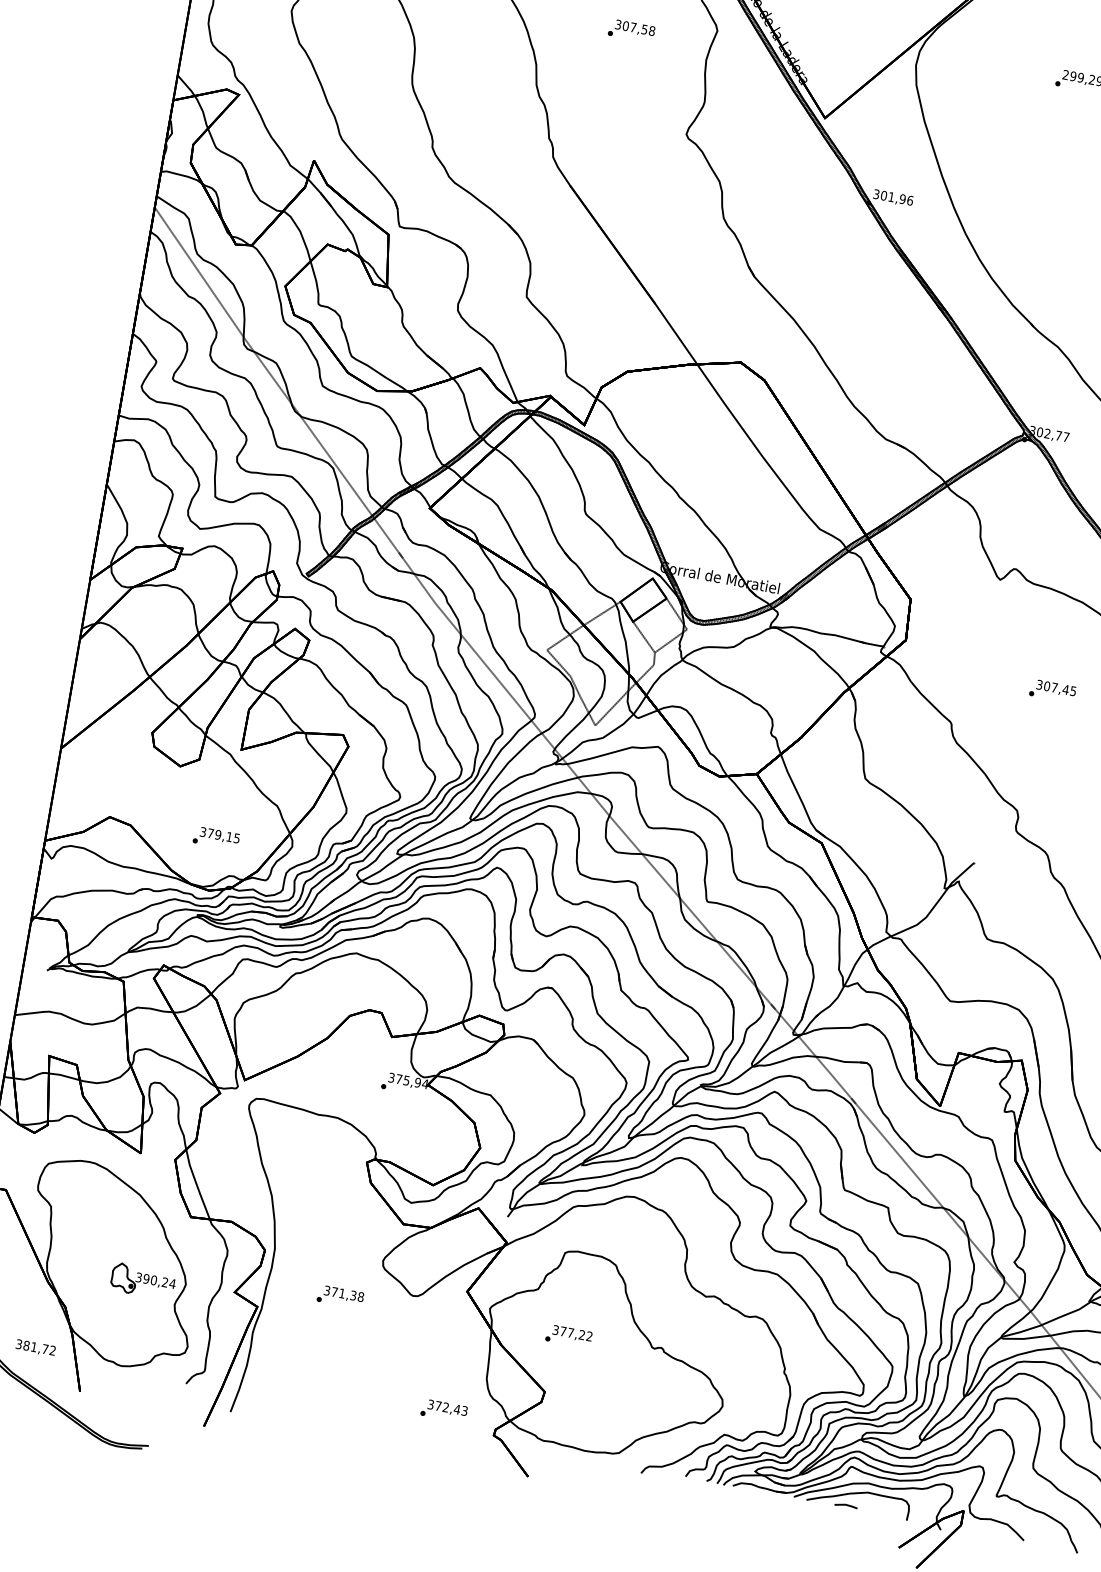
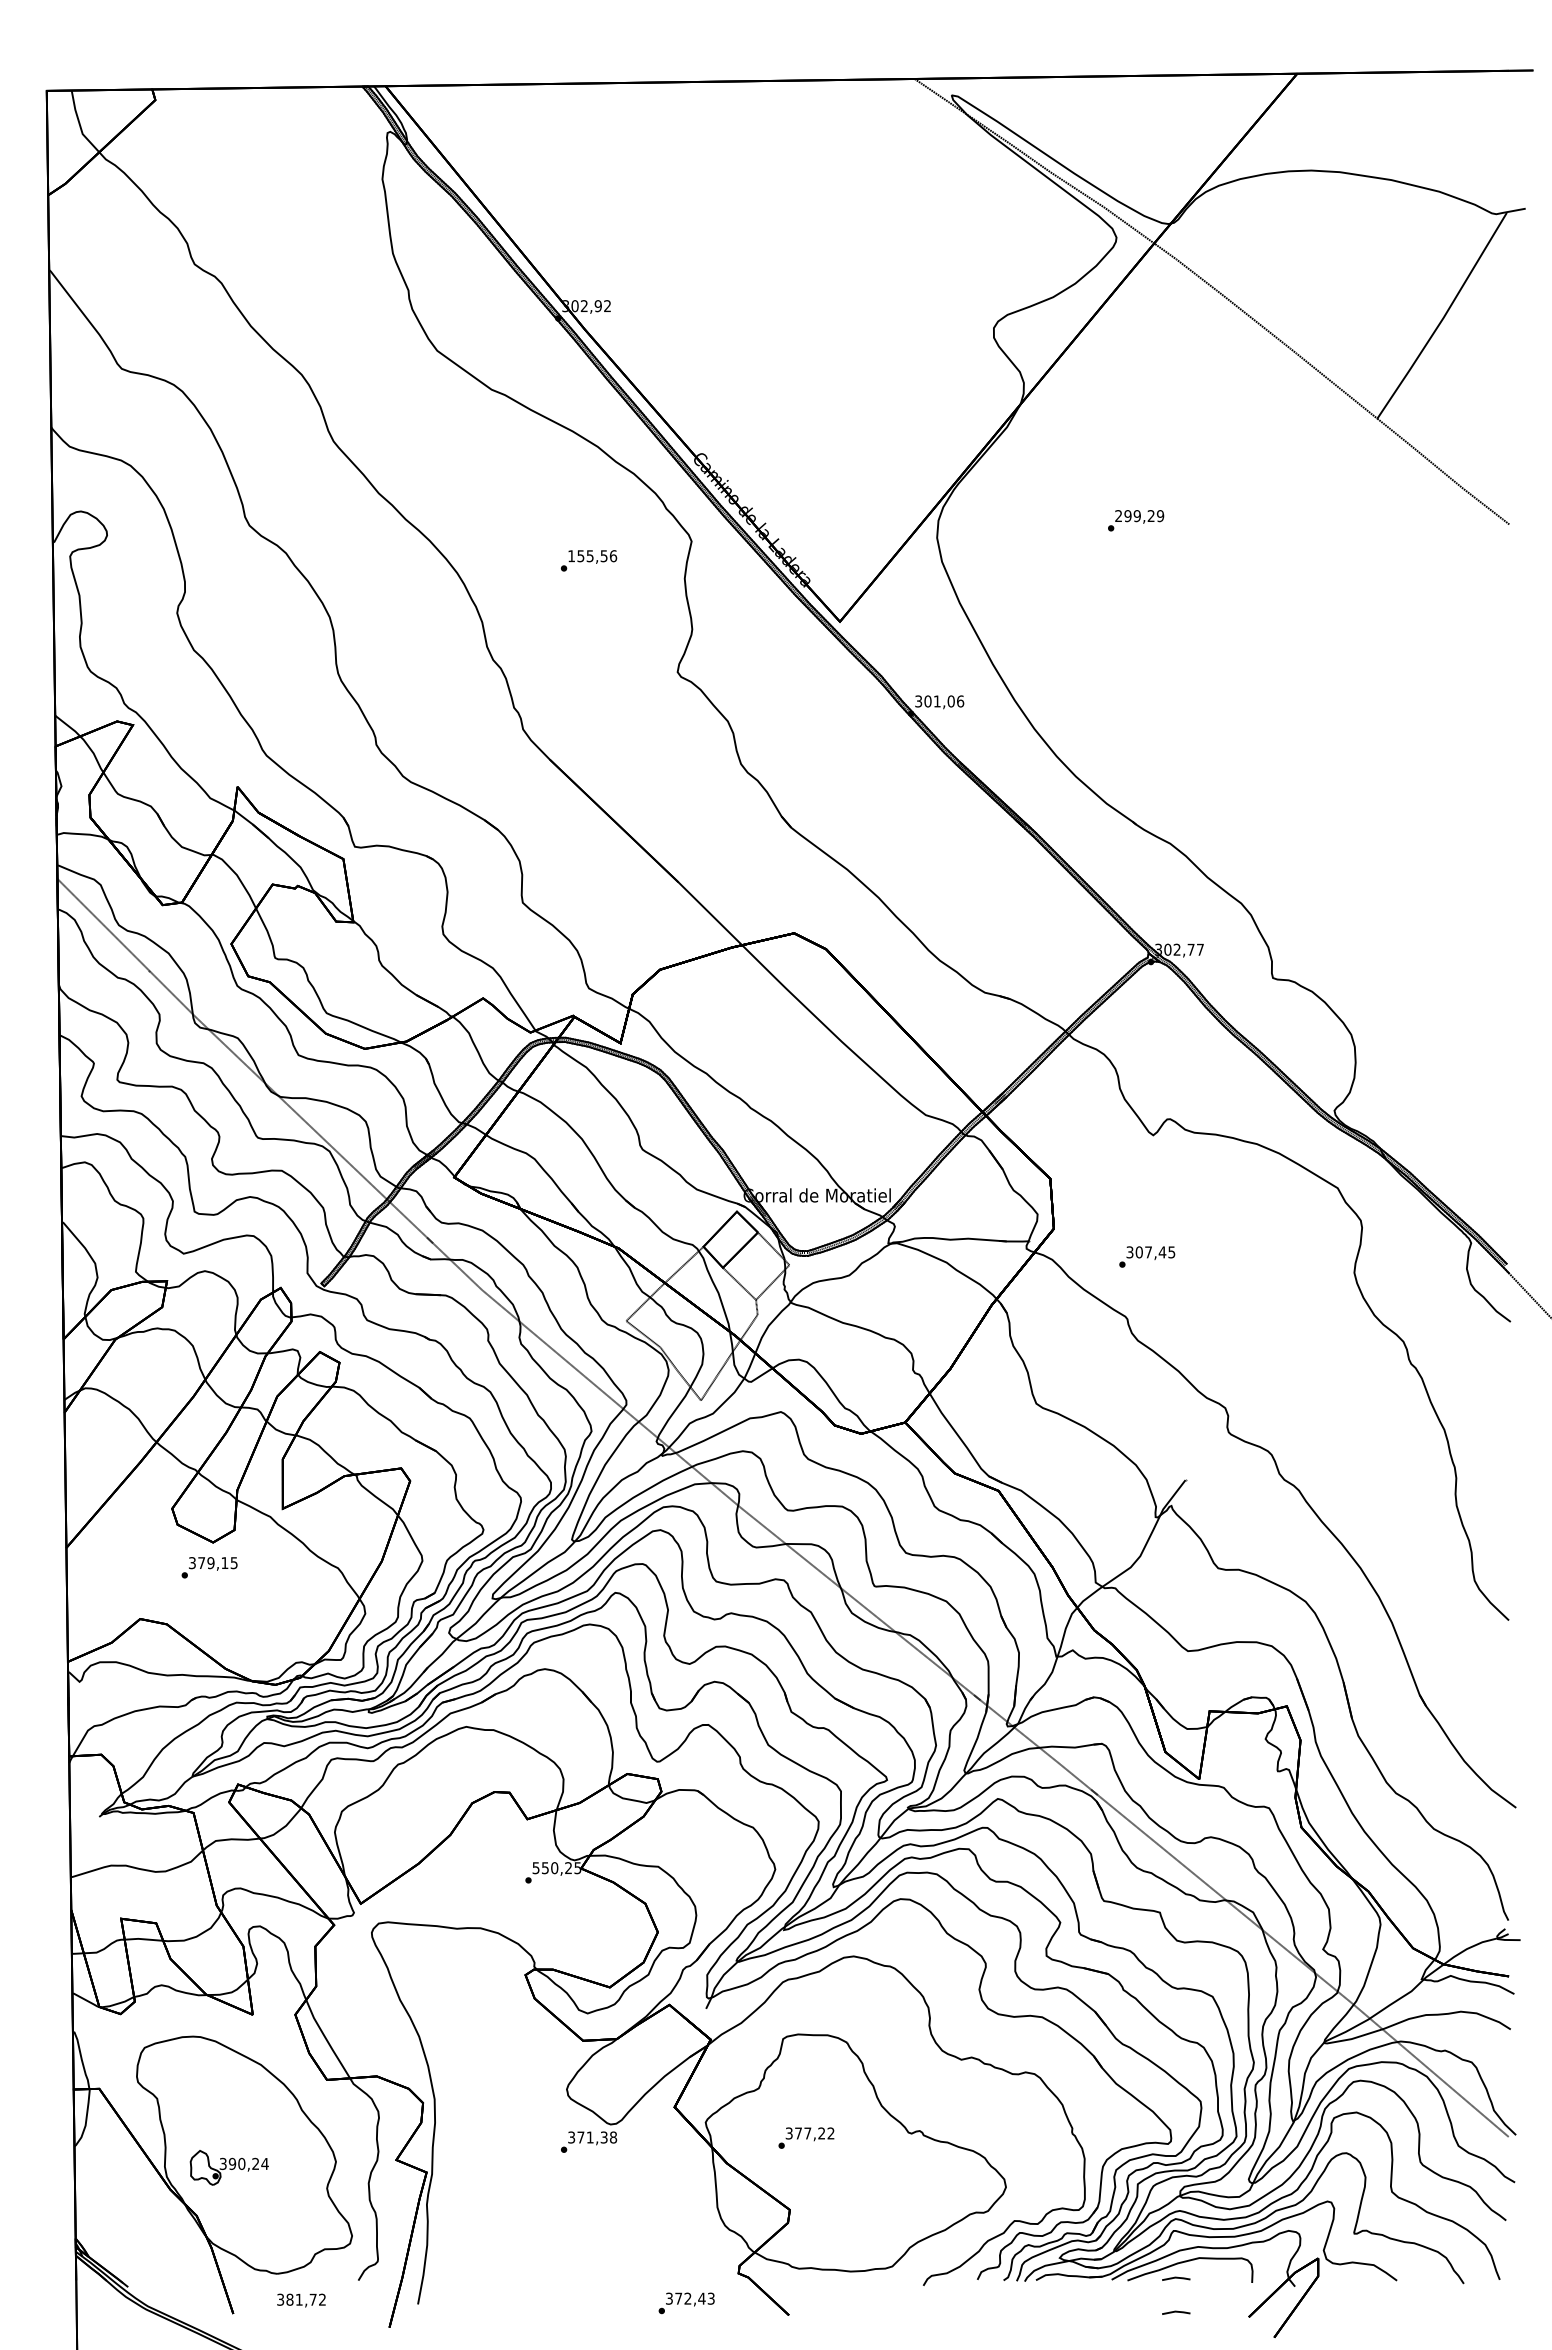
text: (635, 28) -> (592, 556), 307,58 -> 155,56
text: (902, 199) -> (950, 701), 301,96 -> 301,06
text: (1053, 690) -> (1147, 1256), moved
text: (216, 838) -> (209, 1567), moved
text: (408, 1081) -> (557, 1868), 375,94 -> 550,25
part: (142, 1281) -> (228, 2167), moved
text: (341, 1296) -> (589, 2141), moved
text: (35, 1348) -> (301, 2300), moved
text: (444, 1411) -> (686, 2303), moved
line: (841, 1533) -> (1176, 2312), added

